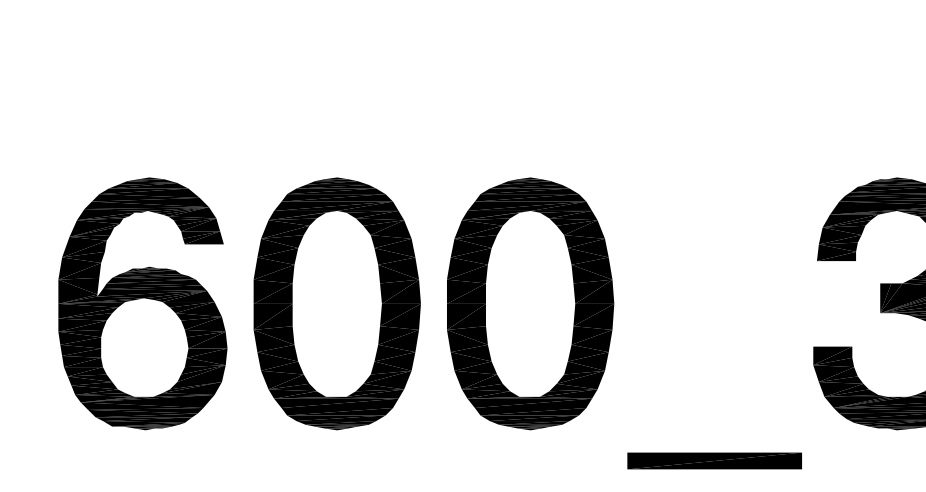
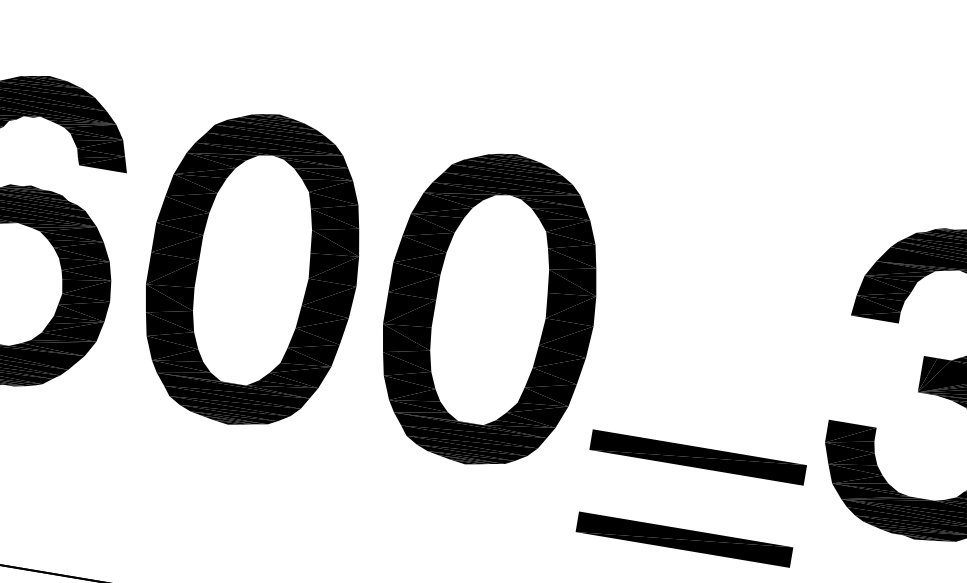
part: (714, 393) -> (698, 456), added

